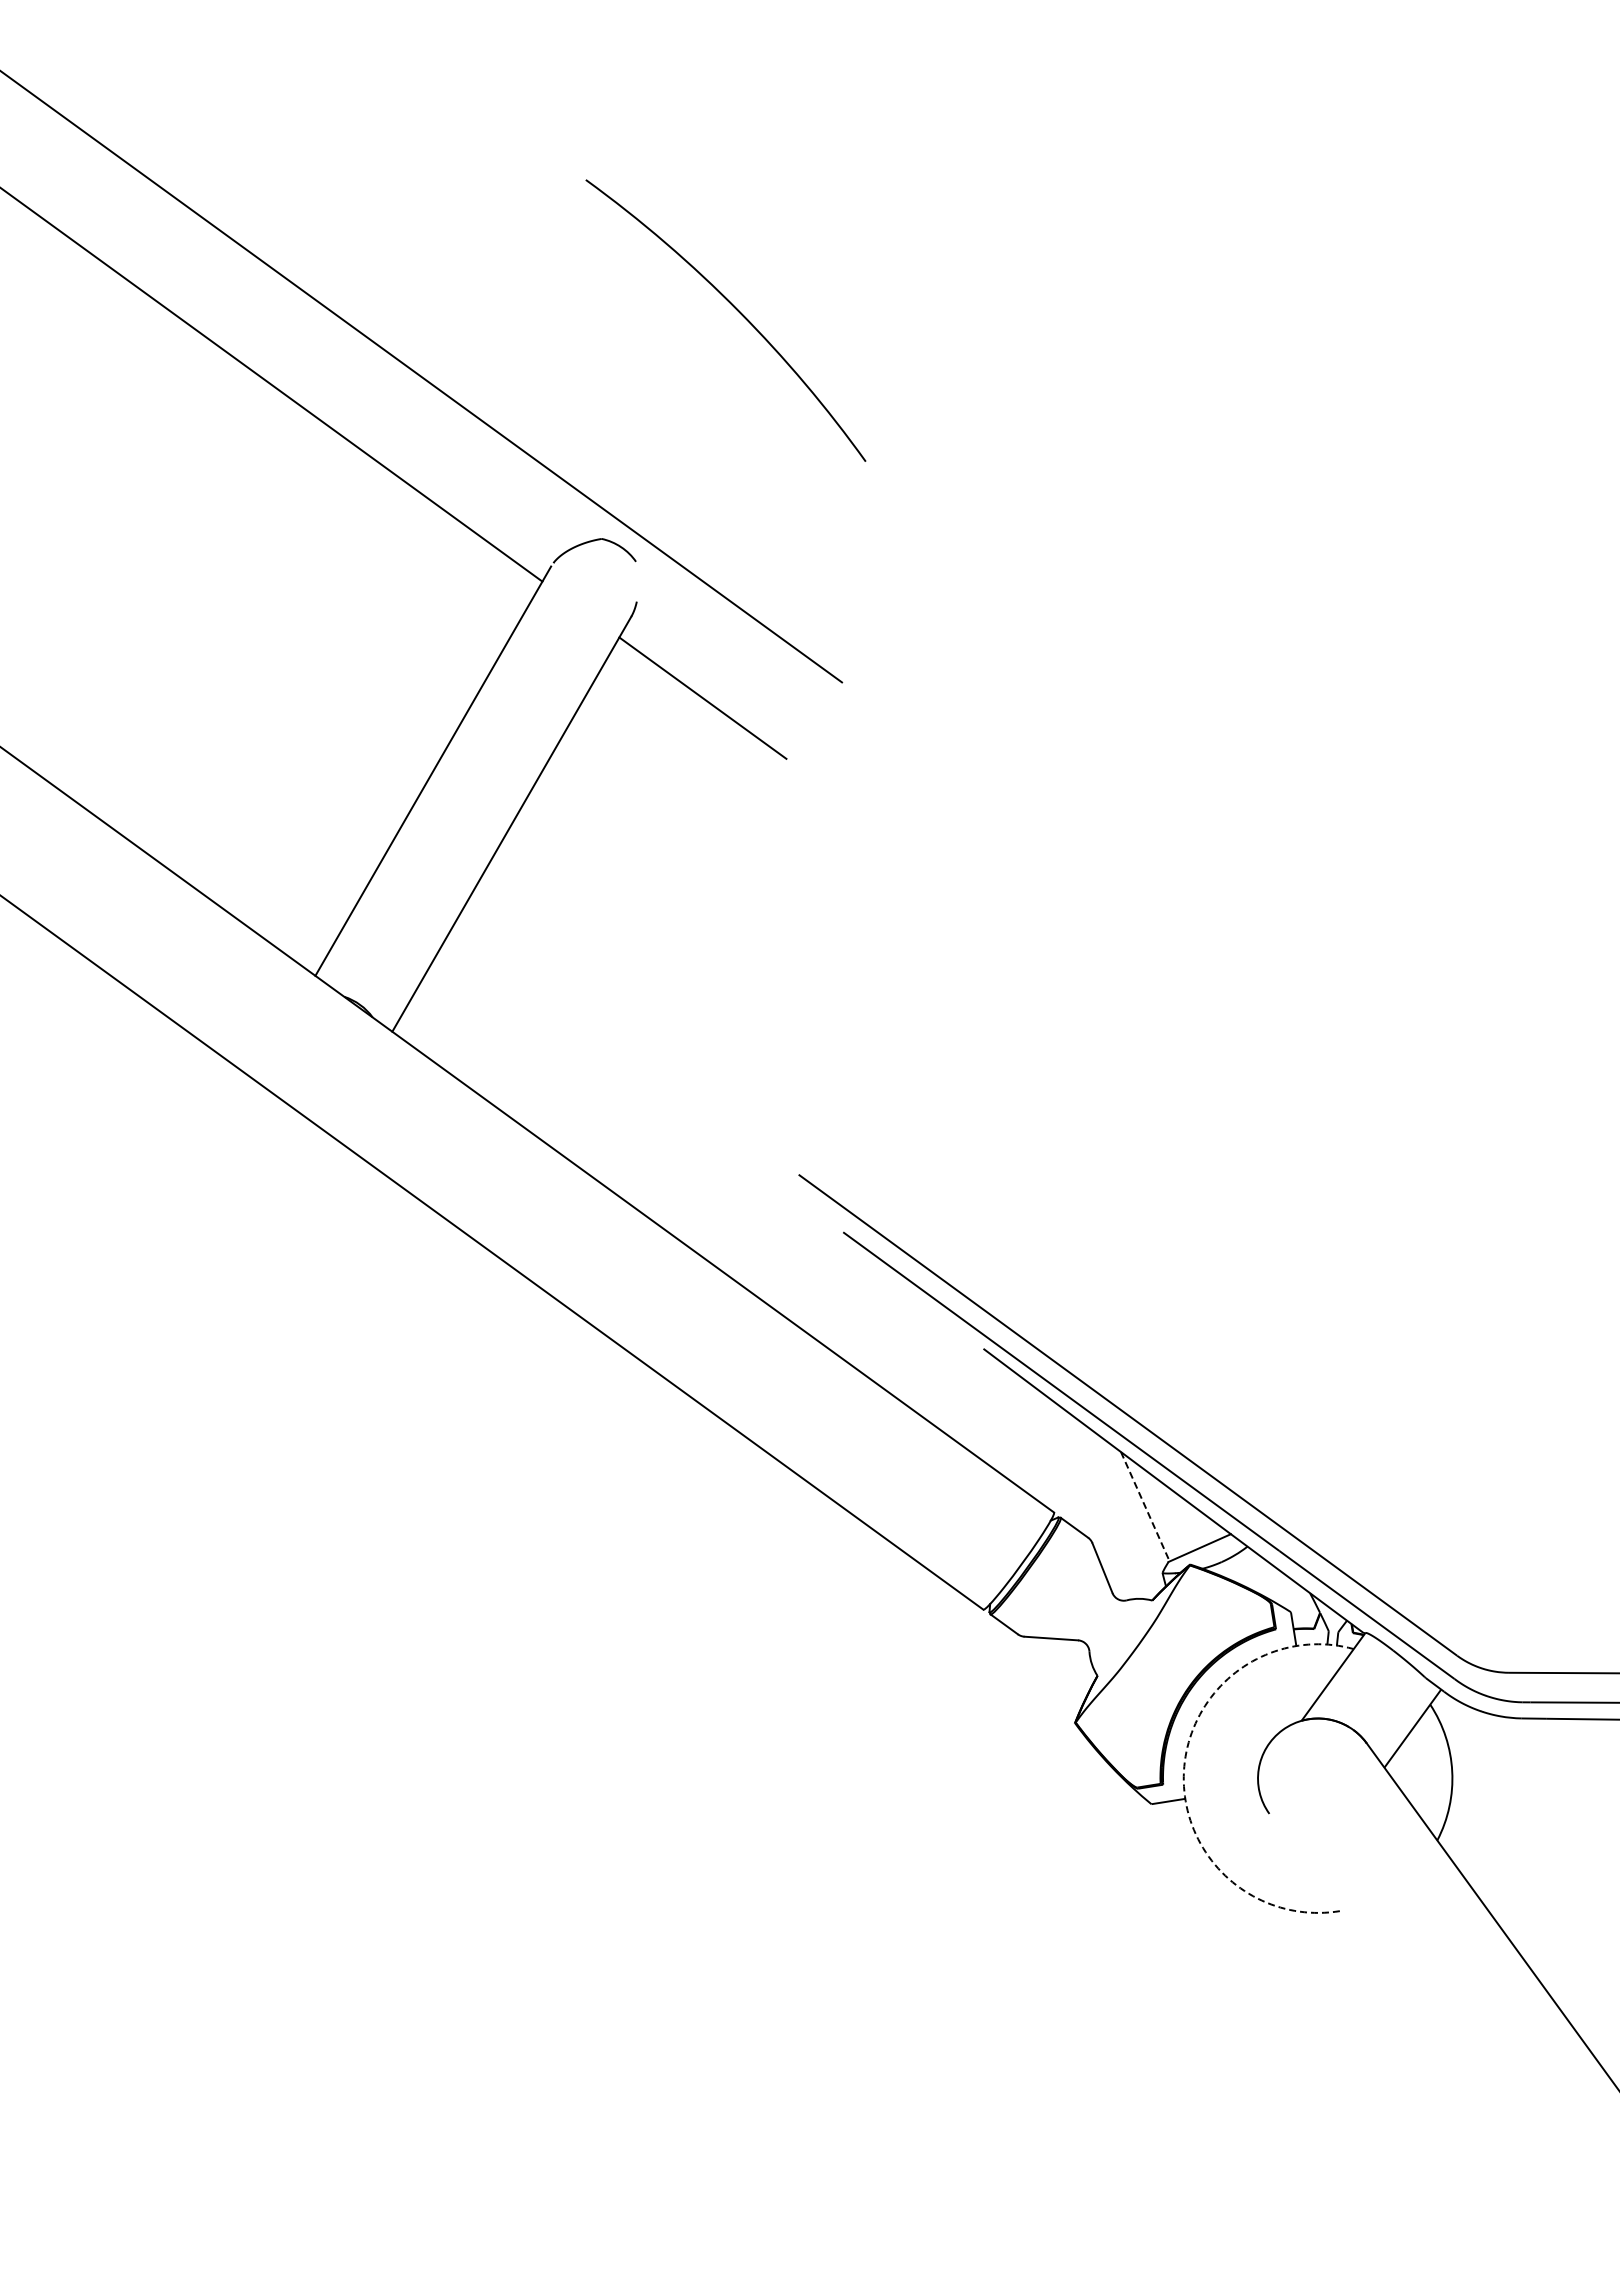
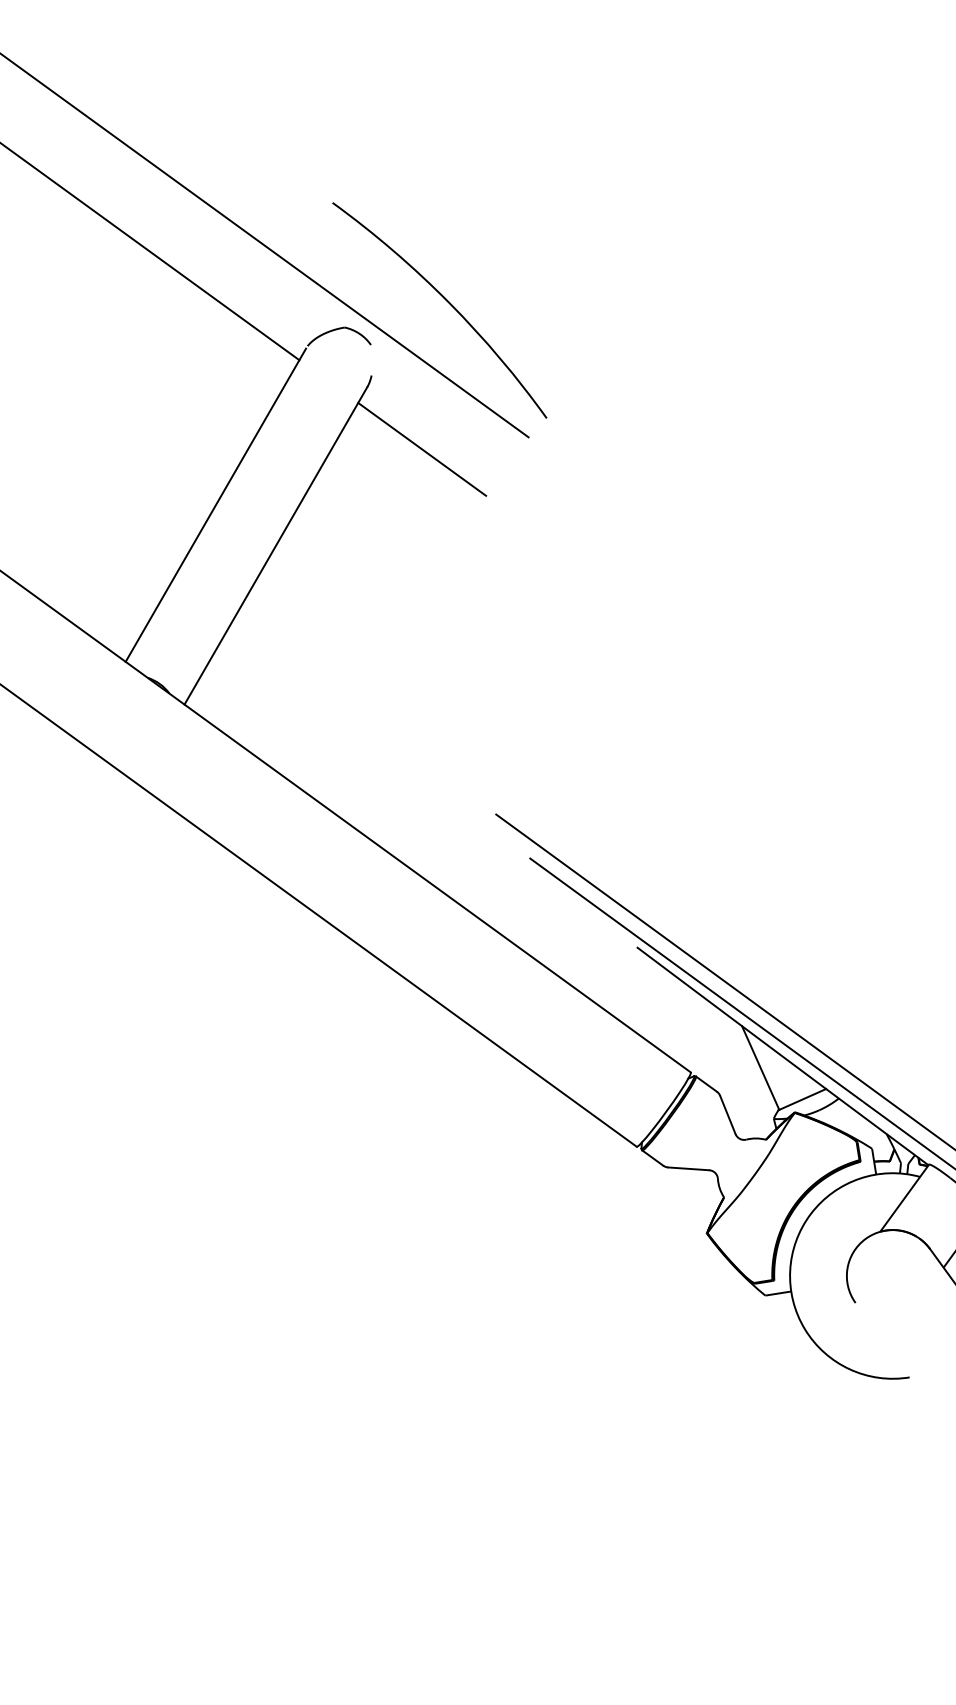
curve: (735, 309) -> (447, 301), moved
line: (1145, 1506) -> (760, 1067), dashed -> solid
arc: (1183, 1771) -> (789, 1270), dashed -> solid

